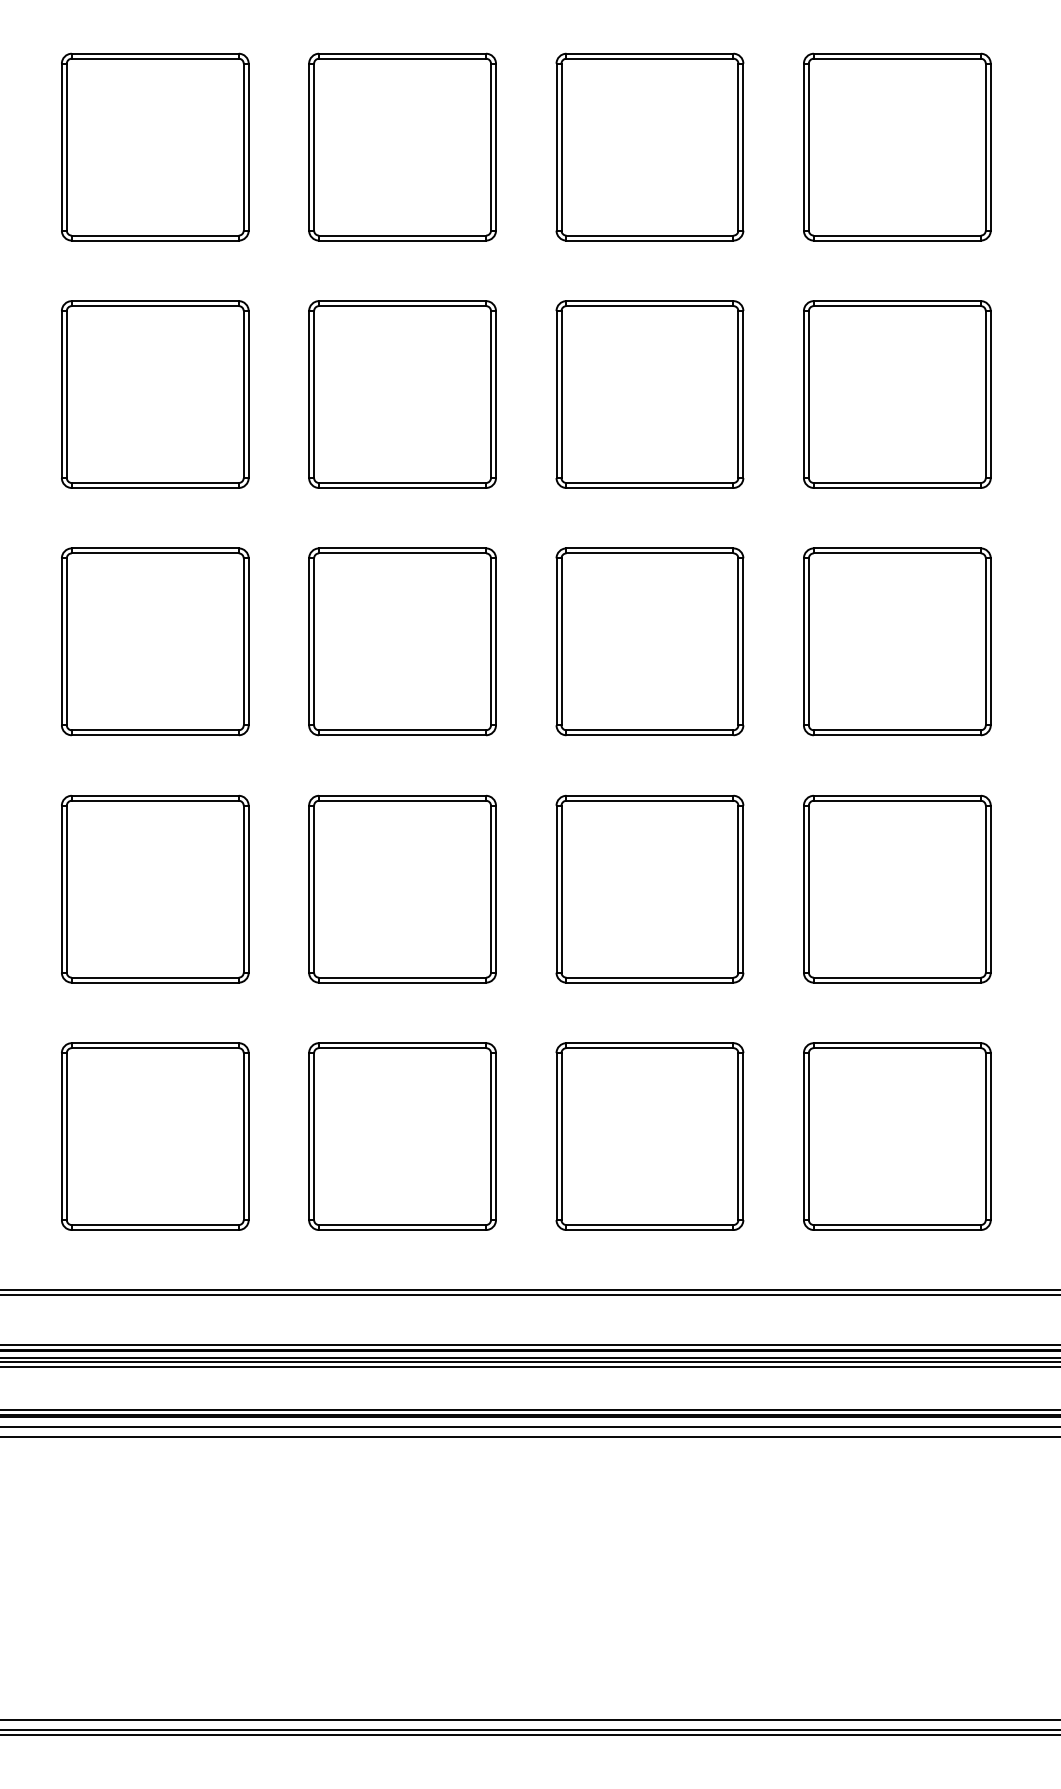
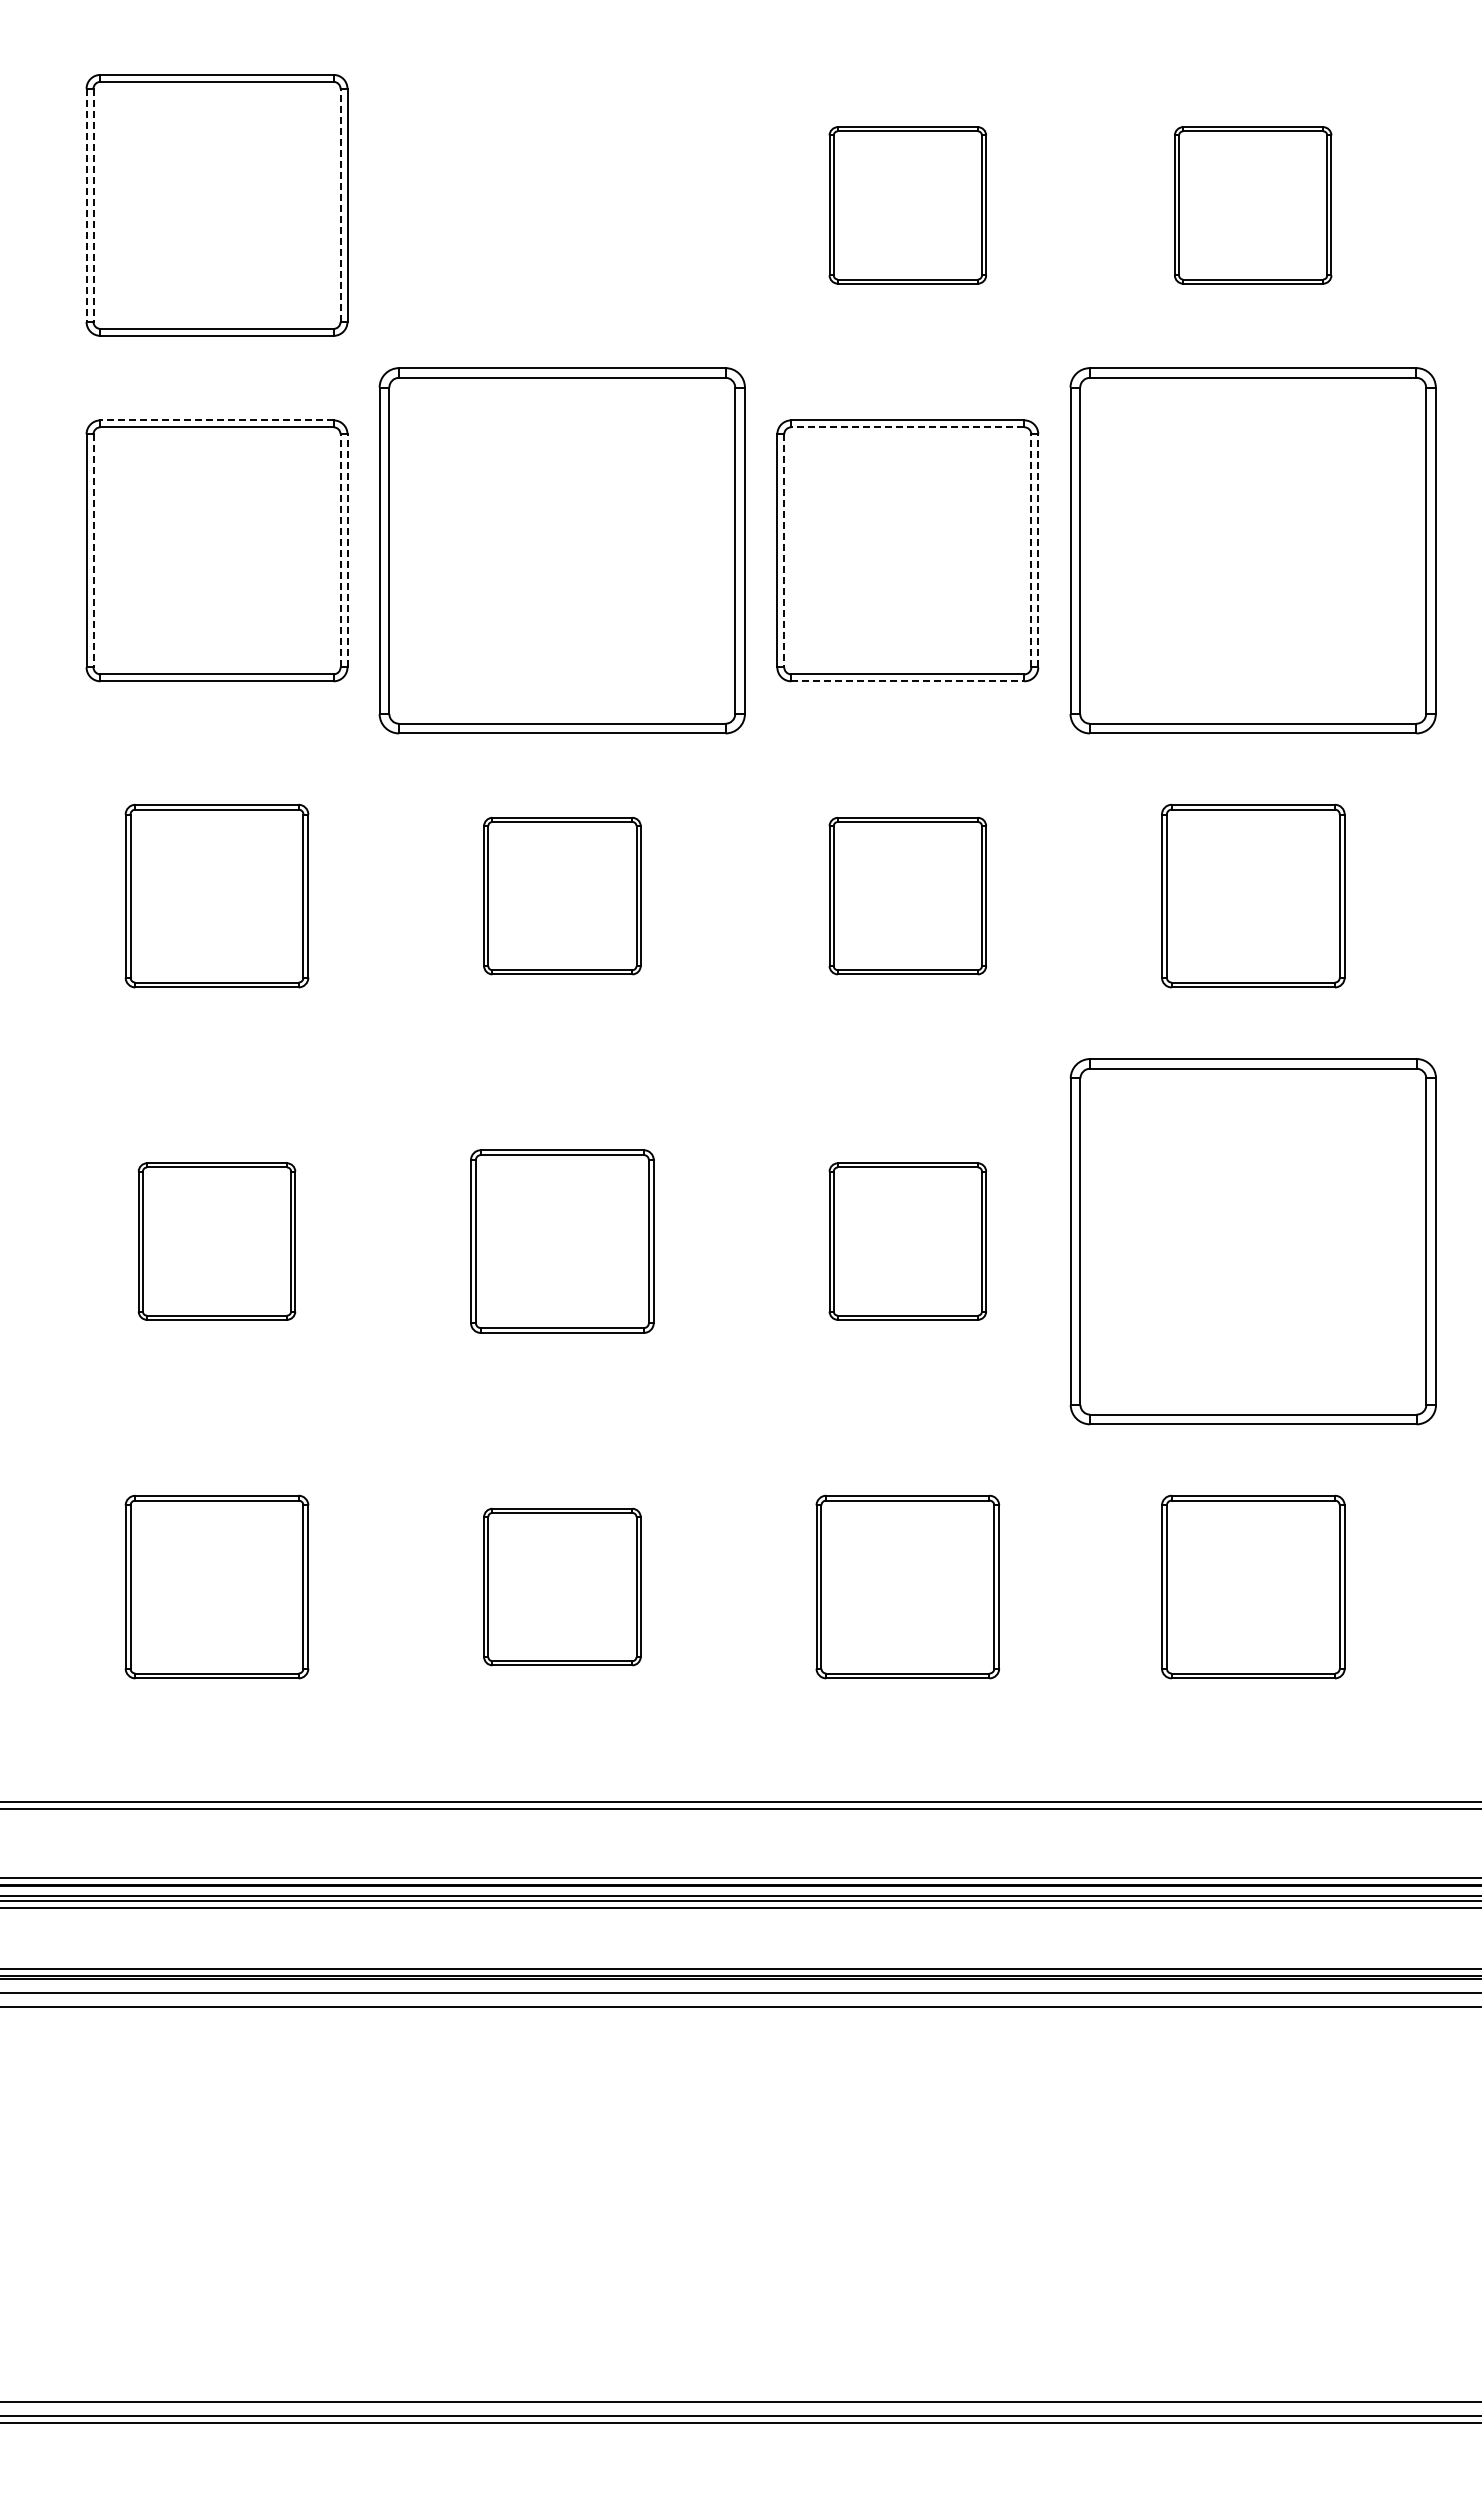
line: (61, 147) -> (86, 205), solid -> dashed
line: (66, 147) -> (93, 205), solid -> dashed
line: (243, 147) -> (340, 205), solid -> dashed
part: (402, 147) -> (562, 205), removed
part: (649, 147) -> (907, 205), size x0.6
part: (896, 147) -> (1252, 205), size x0.6
line: (155, 301) -> (217, 420), solid -> dashed
line: (649, 306) -> (907, 427), solid -> dashed
line: (66, 394) -> (93, 550), solid -> dashed
line: (243, 394) -> (340, 550), solid -> dashed
line: (248, 394) -> (347, 550), solid -> dashed
part: (402, 394) -> (562, 550), size x1.4
line: (561, 394) -> (784, 550), solid -> dashed
line: (738, 394) -> (1031, 550), solid -> dashed
line: (743, 394) -> (1038, 550), solid -> dashed
part: (897, 394) -> (1253, 550), size x1.4
line: (649, 488) -> (907, 681), solid -> dashed
part: (154, 641) -> (216, 895), size x0.7
part: (402, 641) -> (562, 895), size x0.6
part: (649, 641) -> (907, 895), size x0.6
part: (897, 641) -> (1253, 895), size x0.7
part: (154, 889) -> (216, 1241), size x0.6
part: (402, 889) -> (562, 1241), size x0.7
part: (649, 889) -> (907, 1241), size x0.6
part: (896, 889) -> (1252, 1241), size x1.4
part: (154, 1136) -> (216, 1586), size x0.7
part: (402, 1136) -> (562, 1586), size x0.6
part: (649, 1136) -> (907, 1586), size x0.7
part: (897, 1136) -> (1253, 1586), size x0.7

